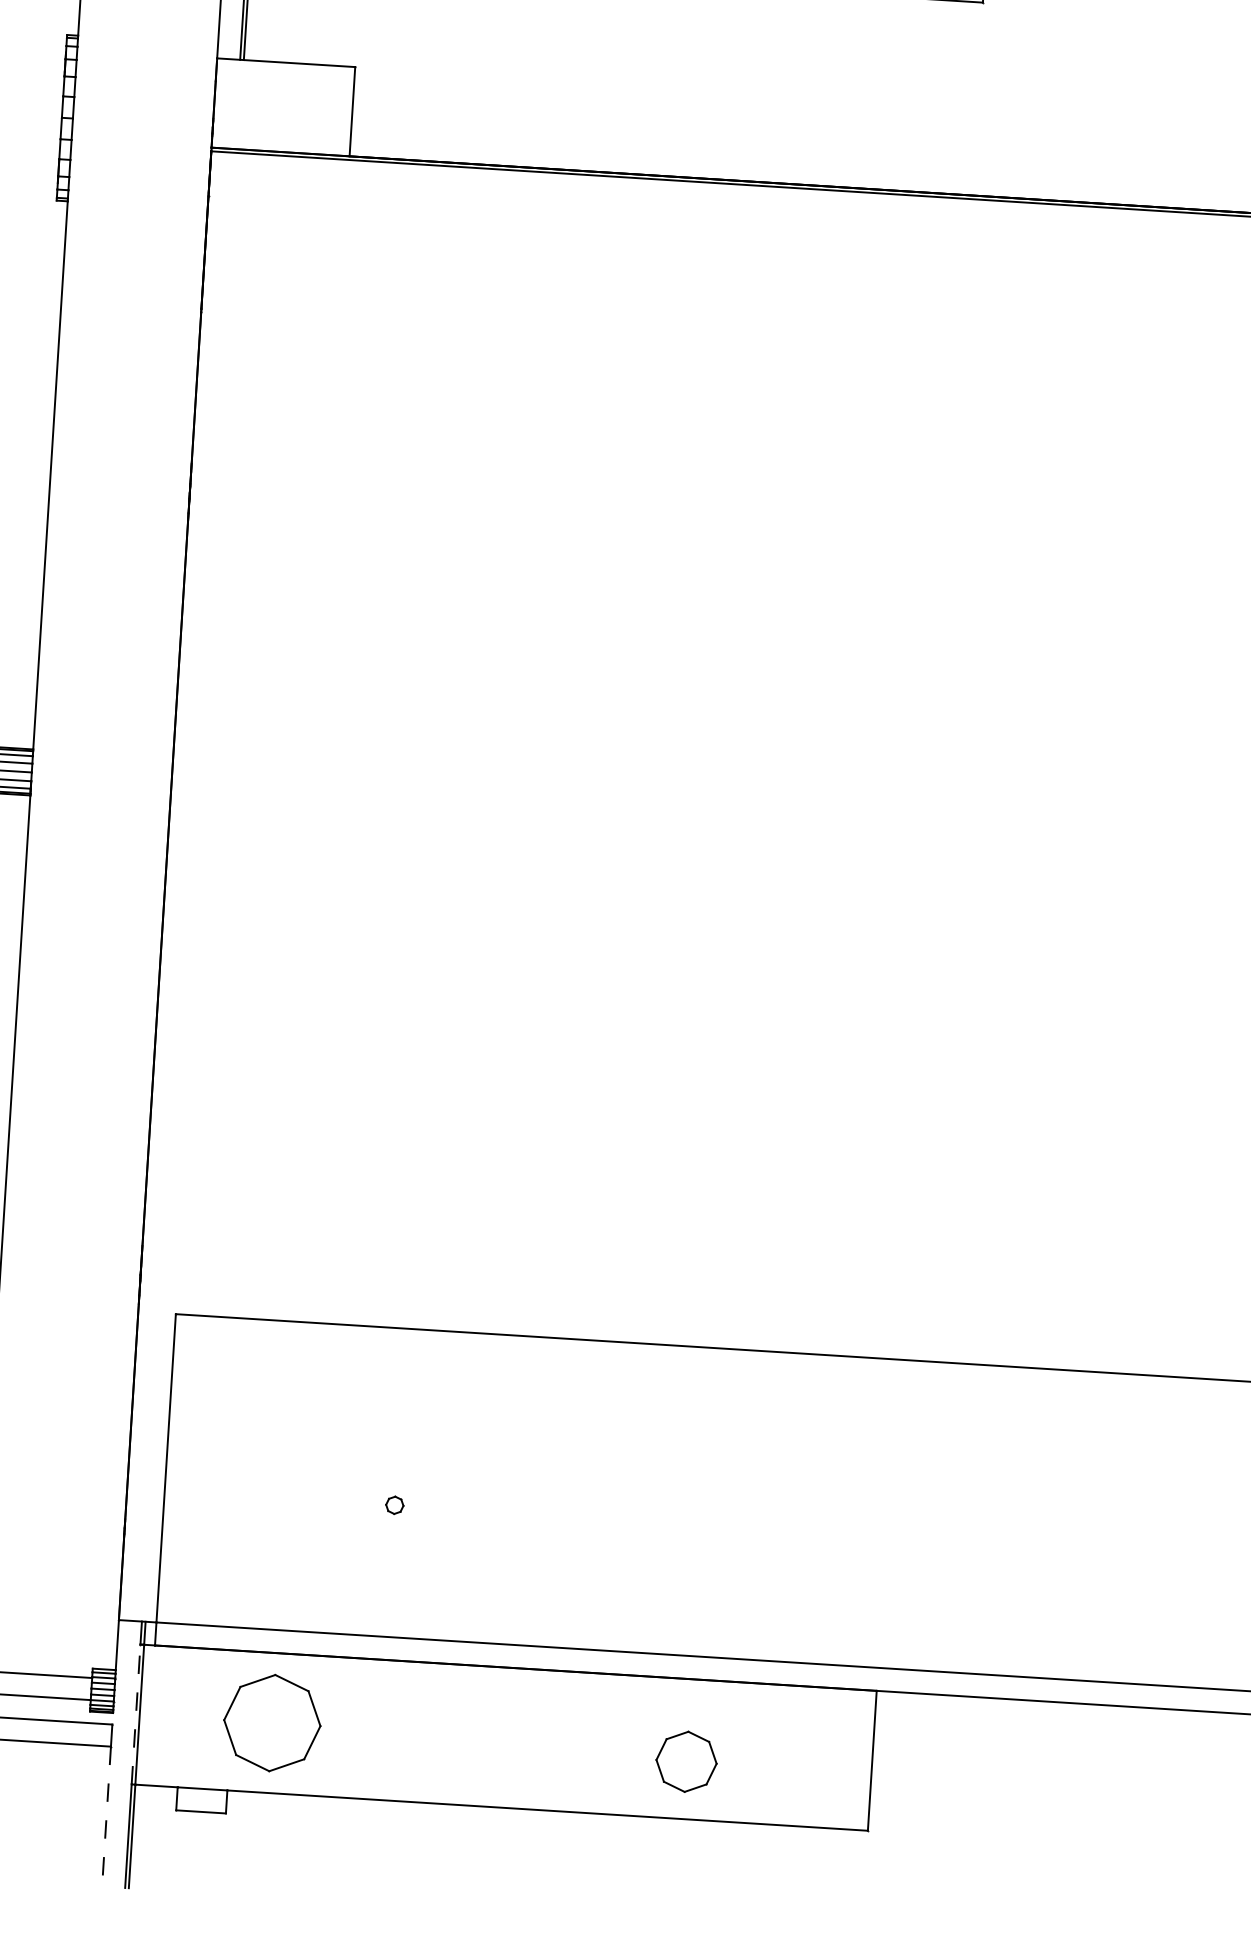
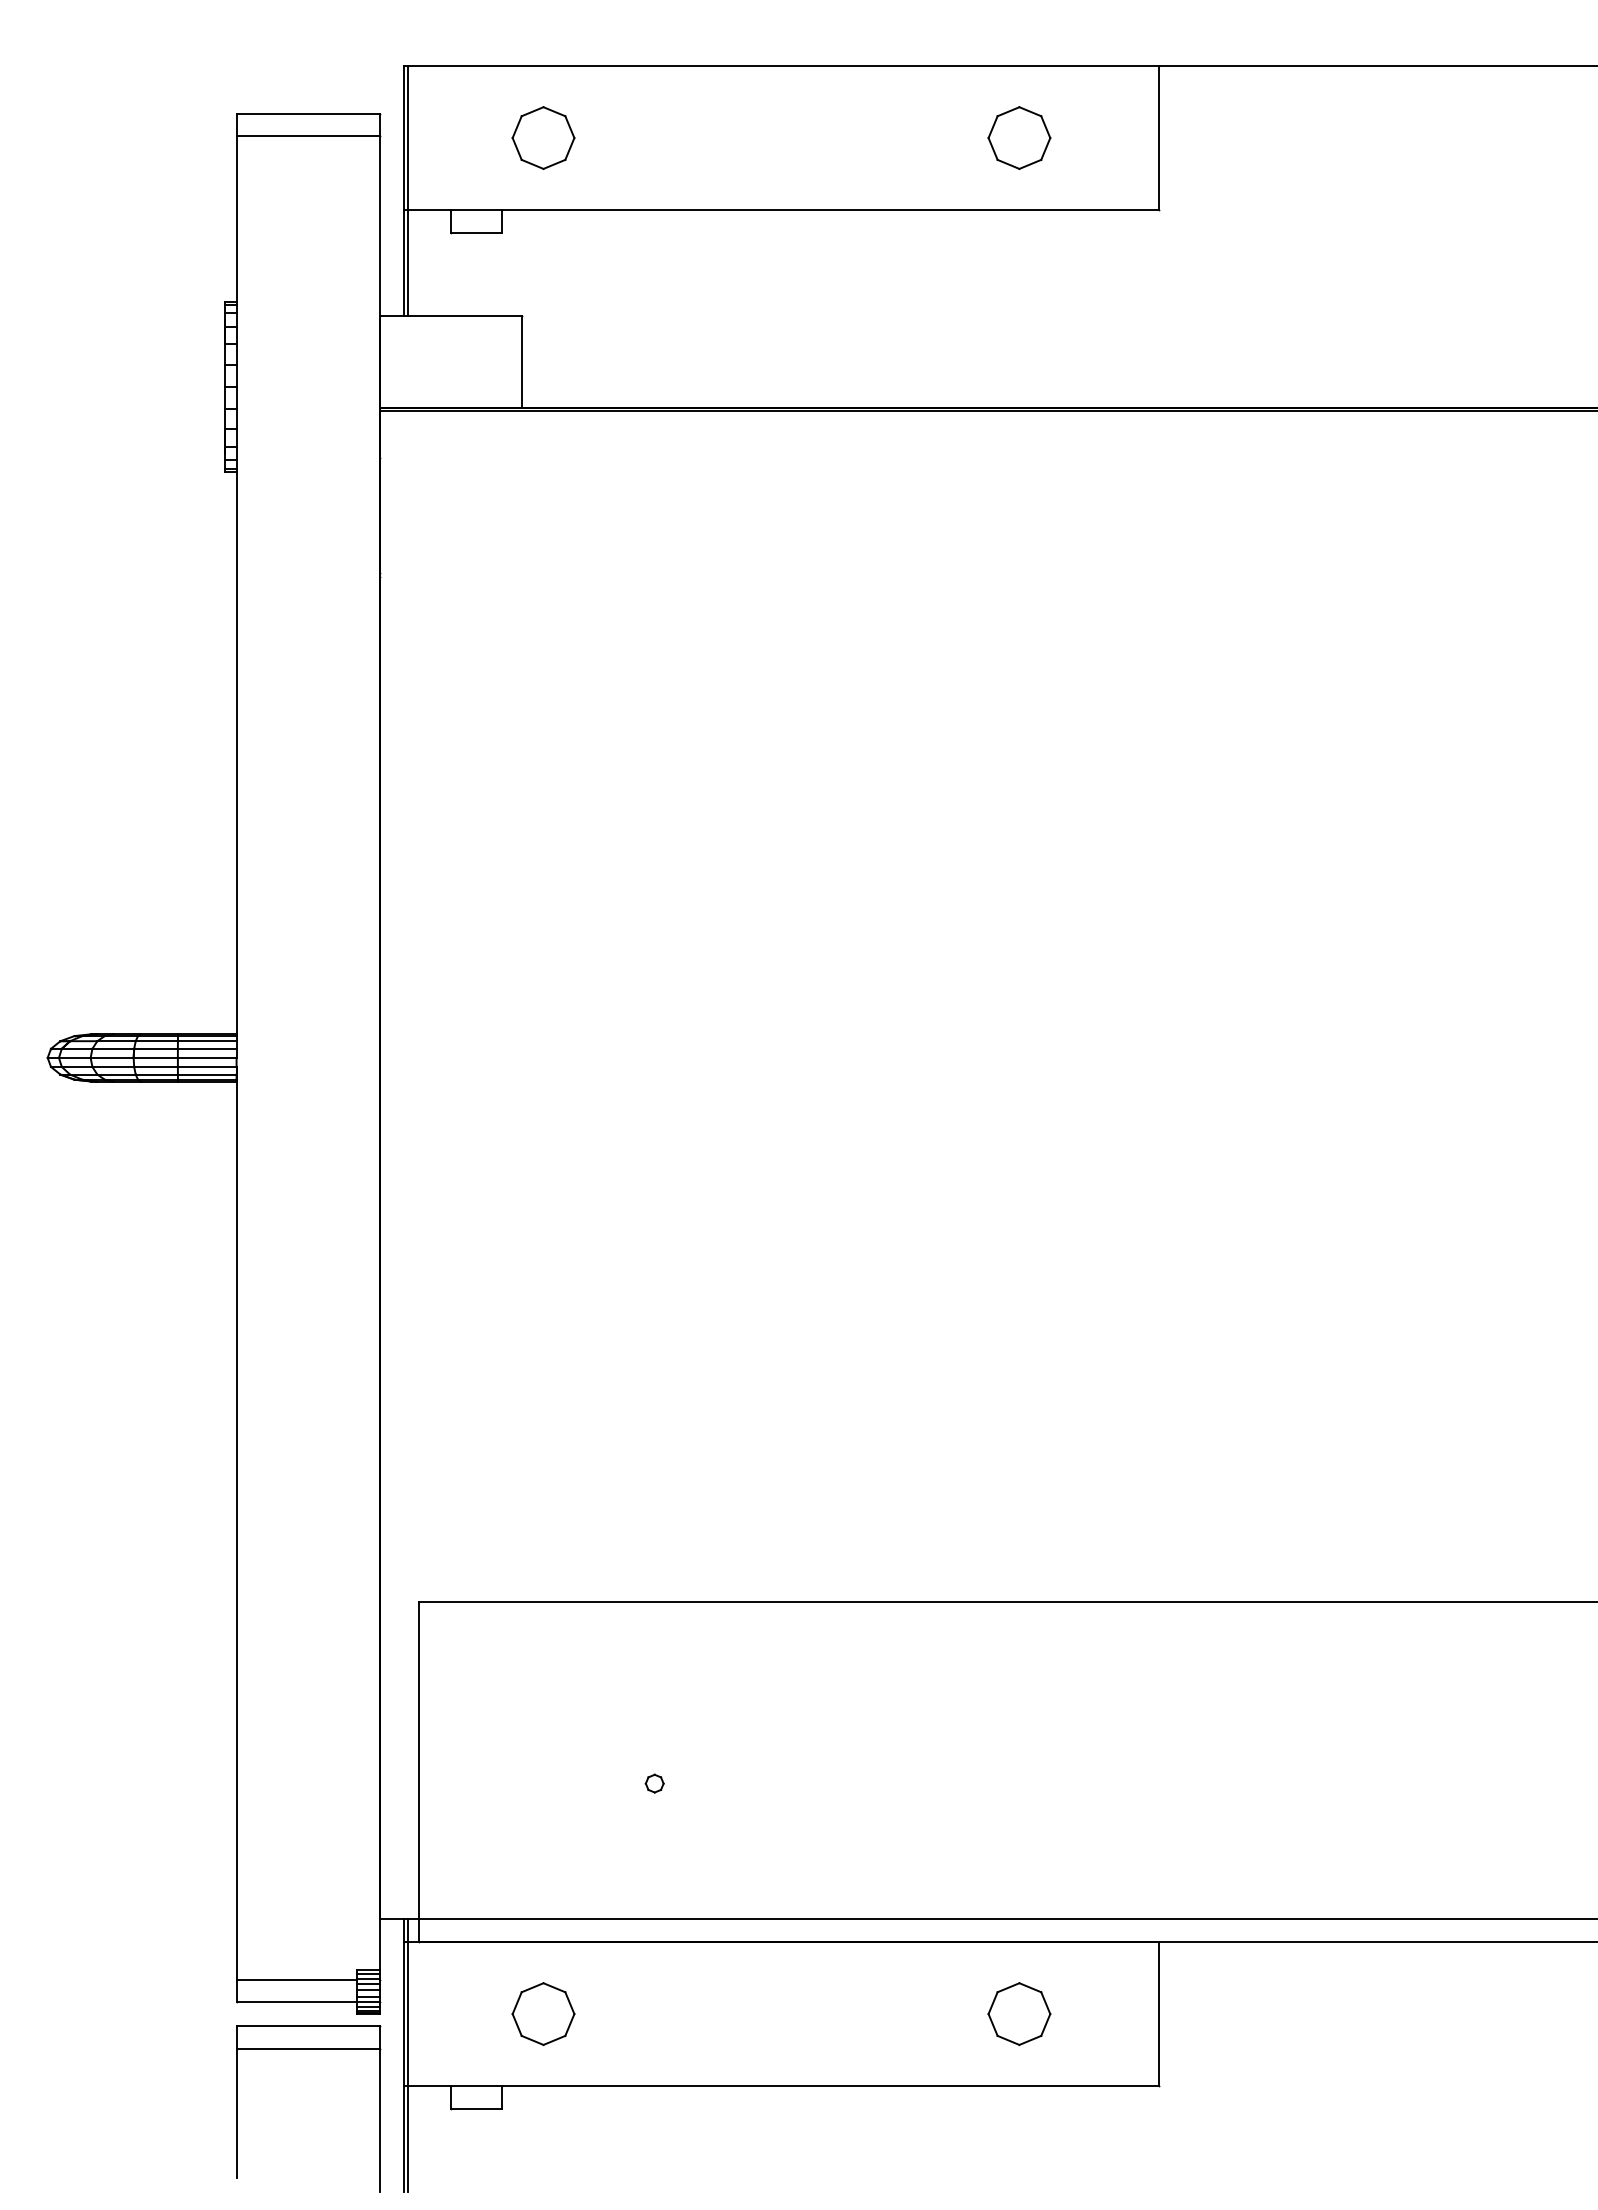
line: (135, 1714) -> (403, 2014), dashed -> solid
part: (272, 1722) -> (543, 2013), size x0.62
part: (686, 1761) -> (1019, 2013), moved
line: (106, 1816) -> (380, 2120), dashed -> solid

